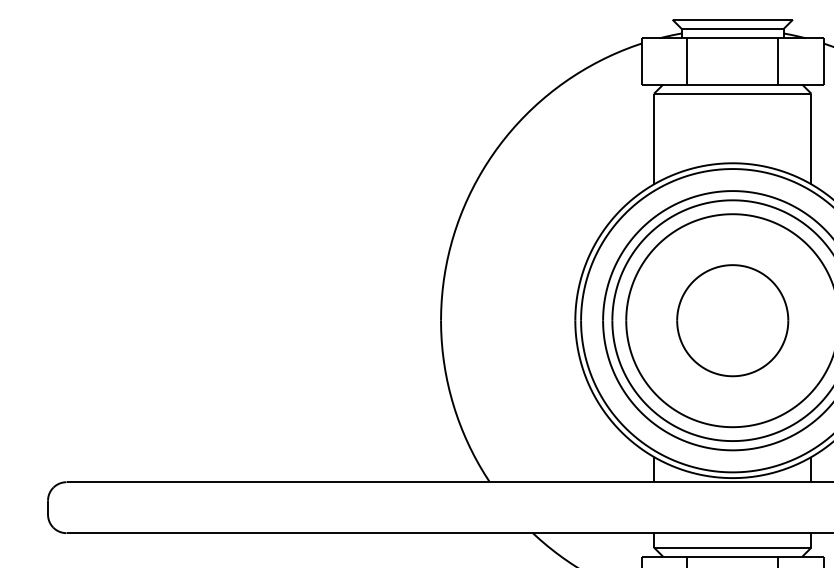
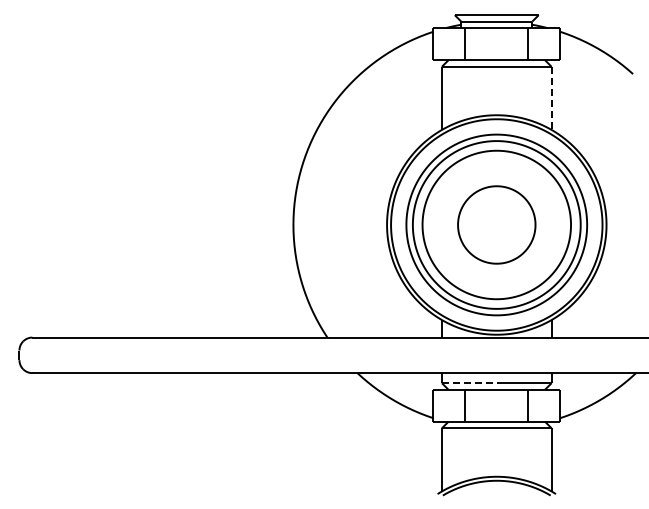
line: (811, 139) -> (551, 98), solid -> dashed
line: (693, 548) -> (469, 383), solid -> dashed

